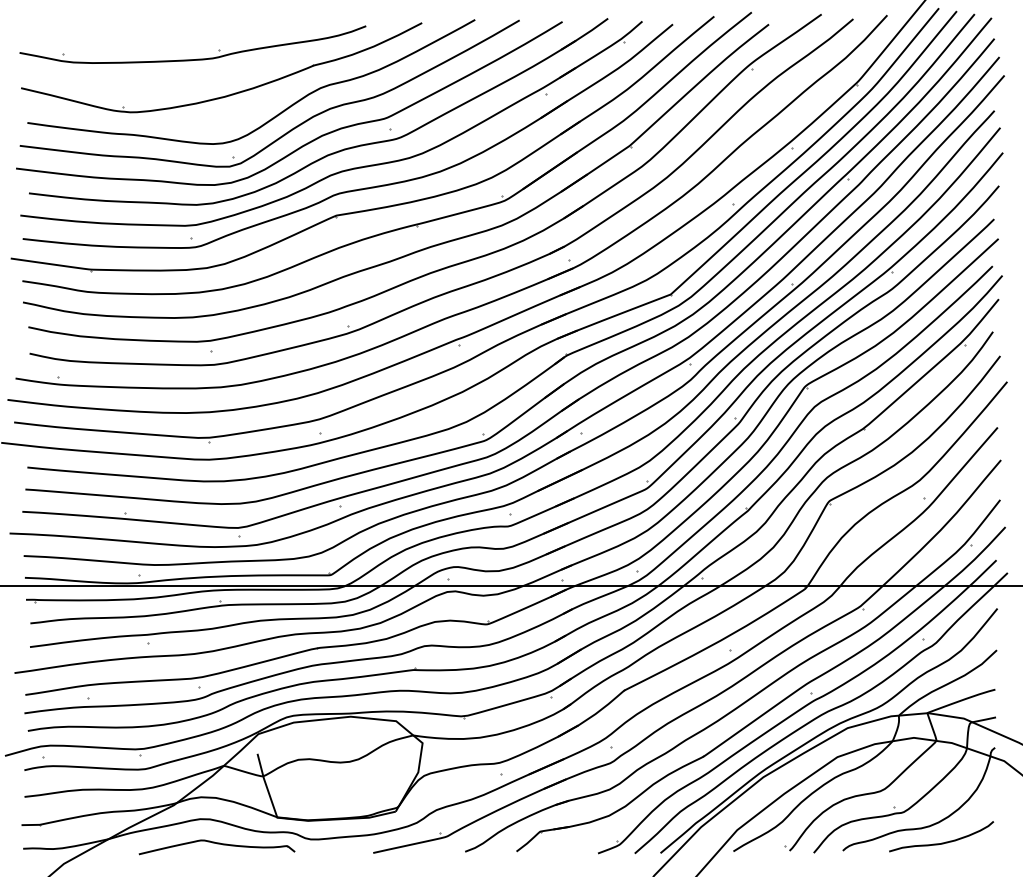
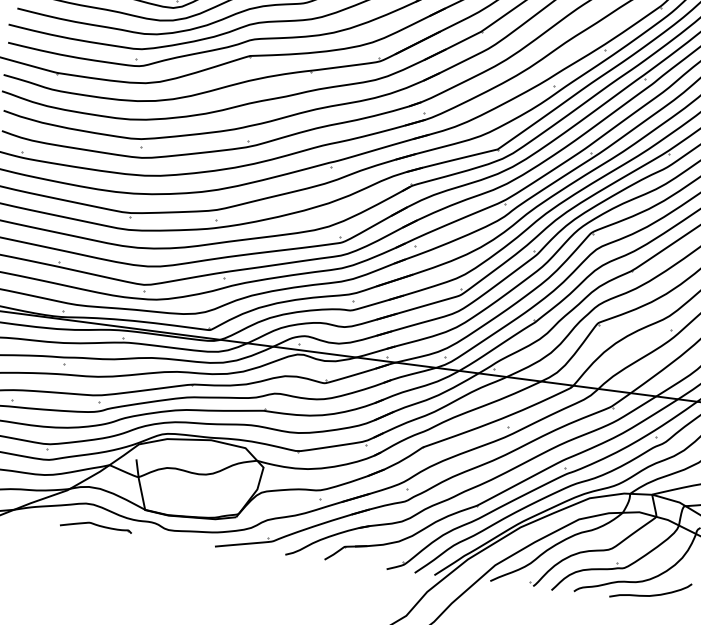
part: (216, 847) -> (95, 526), size x0.6

